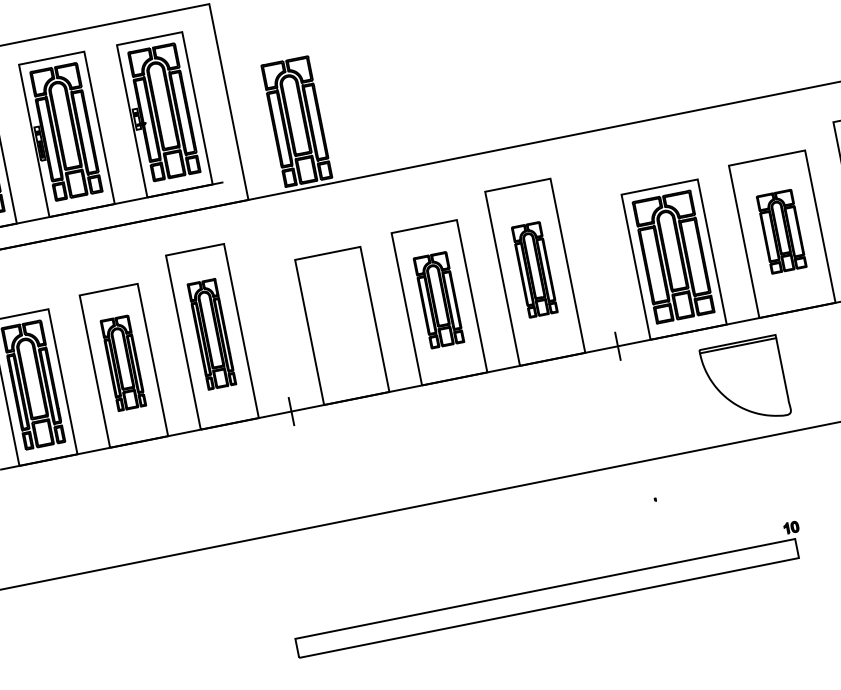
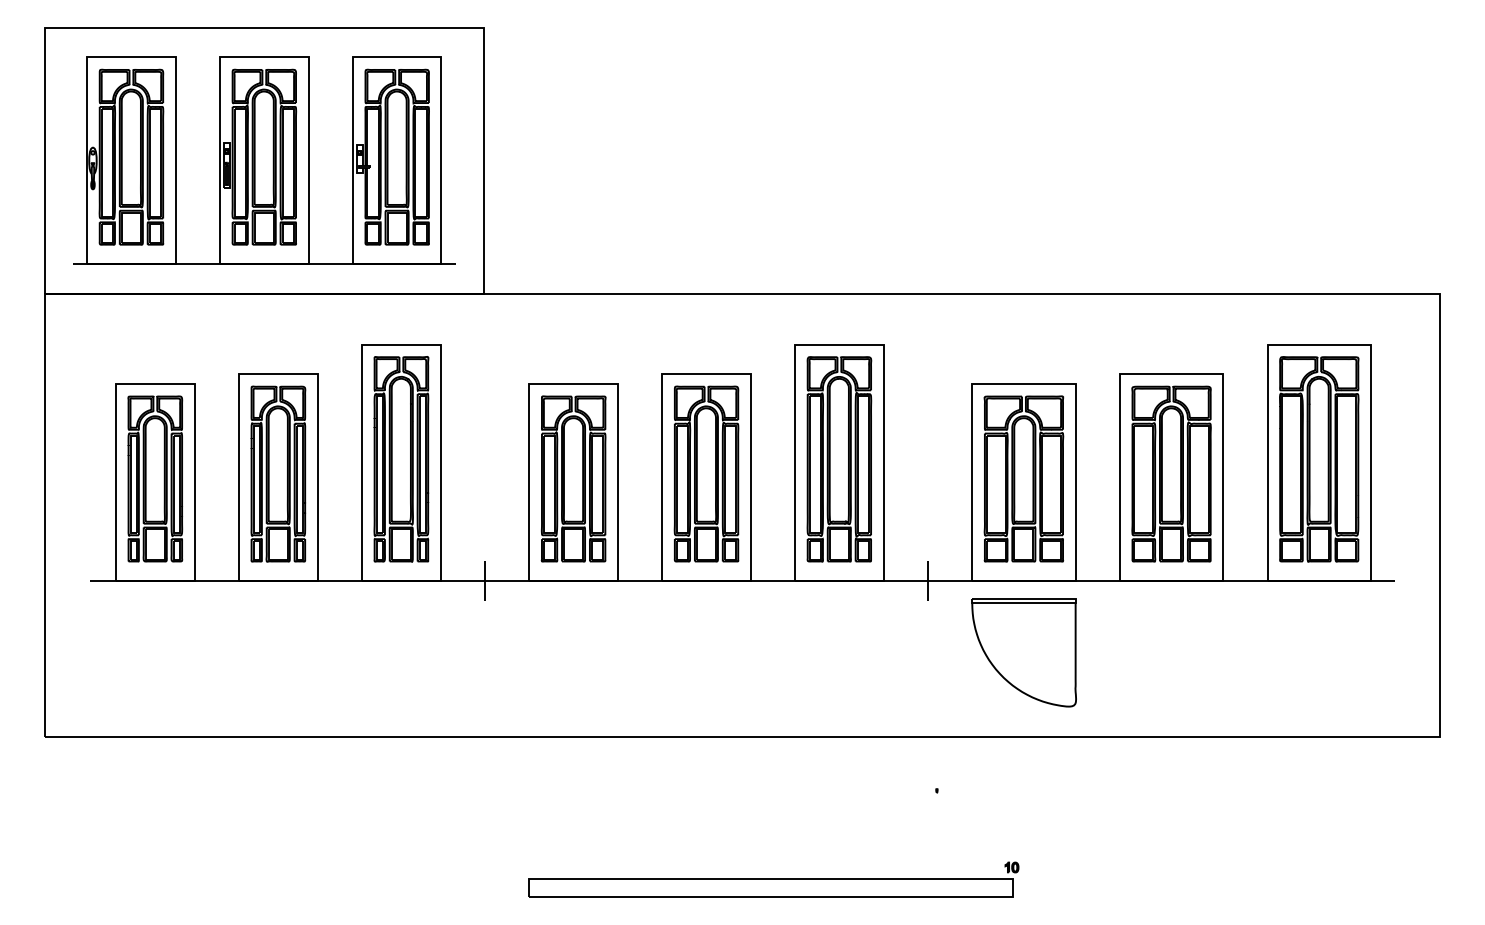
part: (296, 121) -> (573, 478), moved
part: (781, 231) -> (1171, 473), size x1.67
part: (534, 269) -> (839, 459), size x1.67
part: (438, 299) -> (706, 473), size x1.43
part: (212, 334) -> (401, 459), size x1.43
part: (123, 362) -> (278, 473), size x1.43
part: (745, 381) -> (1023, 652), moved
part: (548, 589) -> (773, 879), size x0.71

